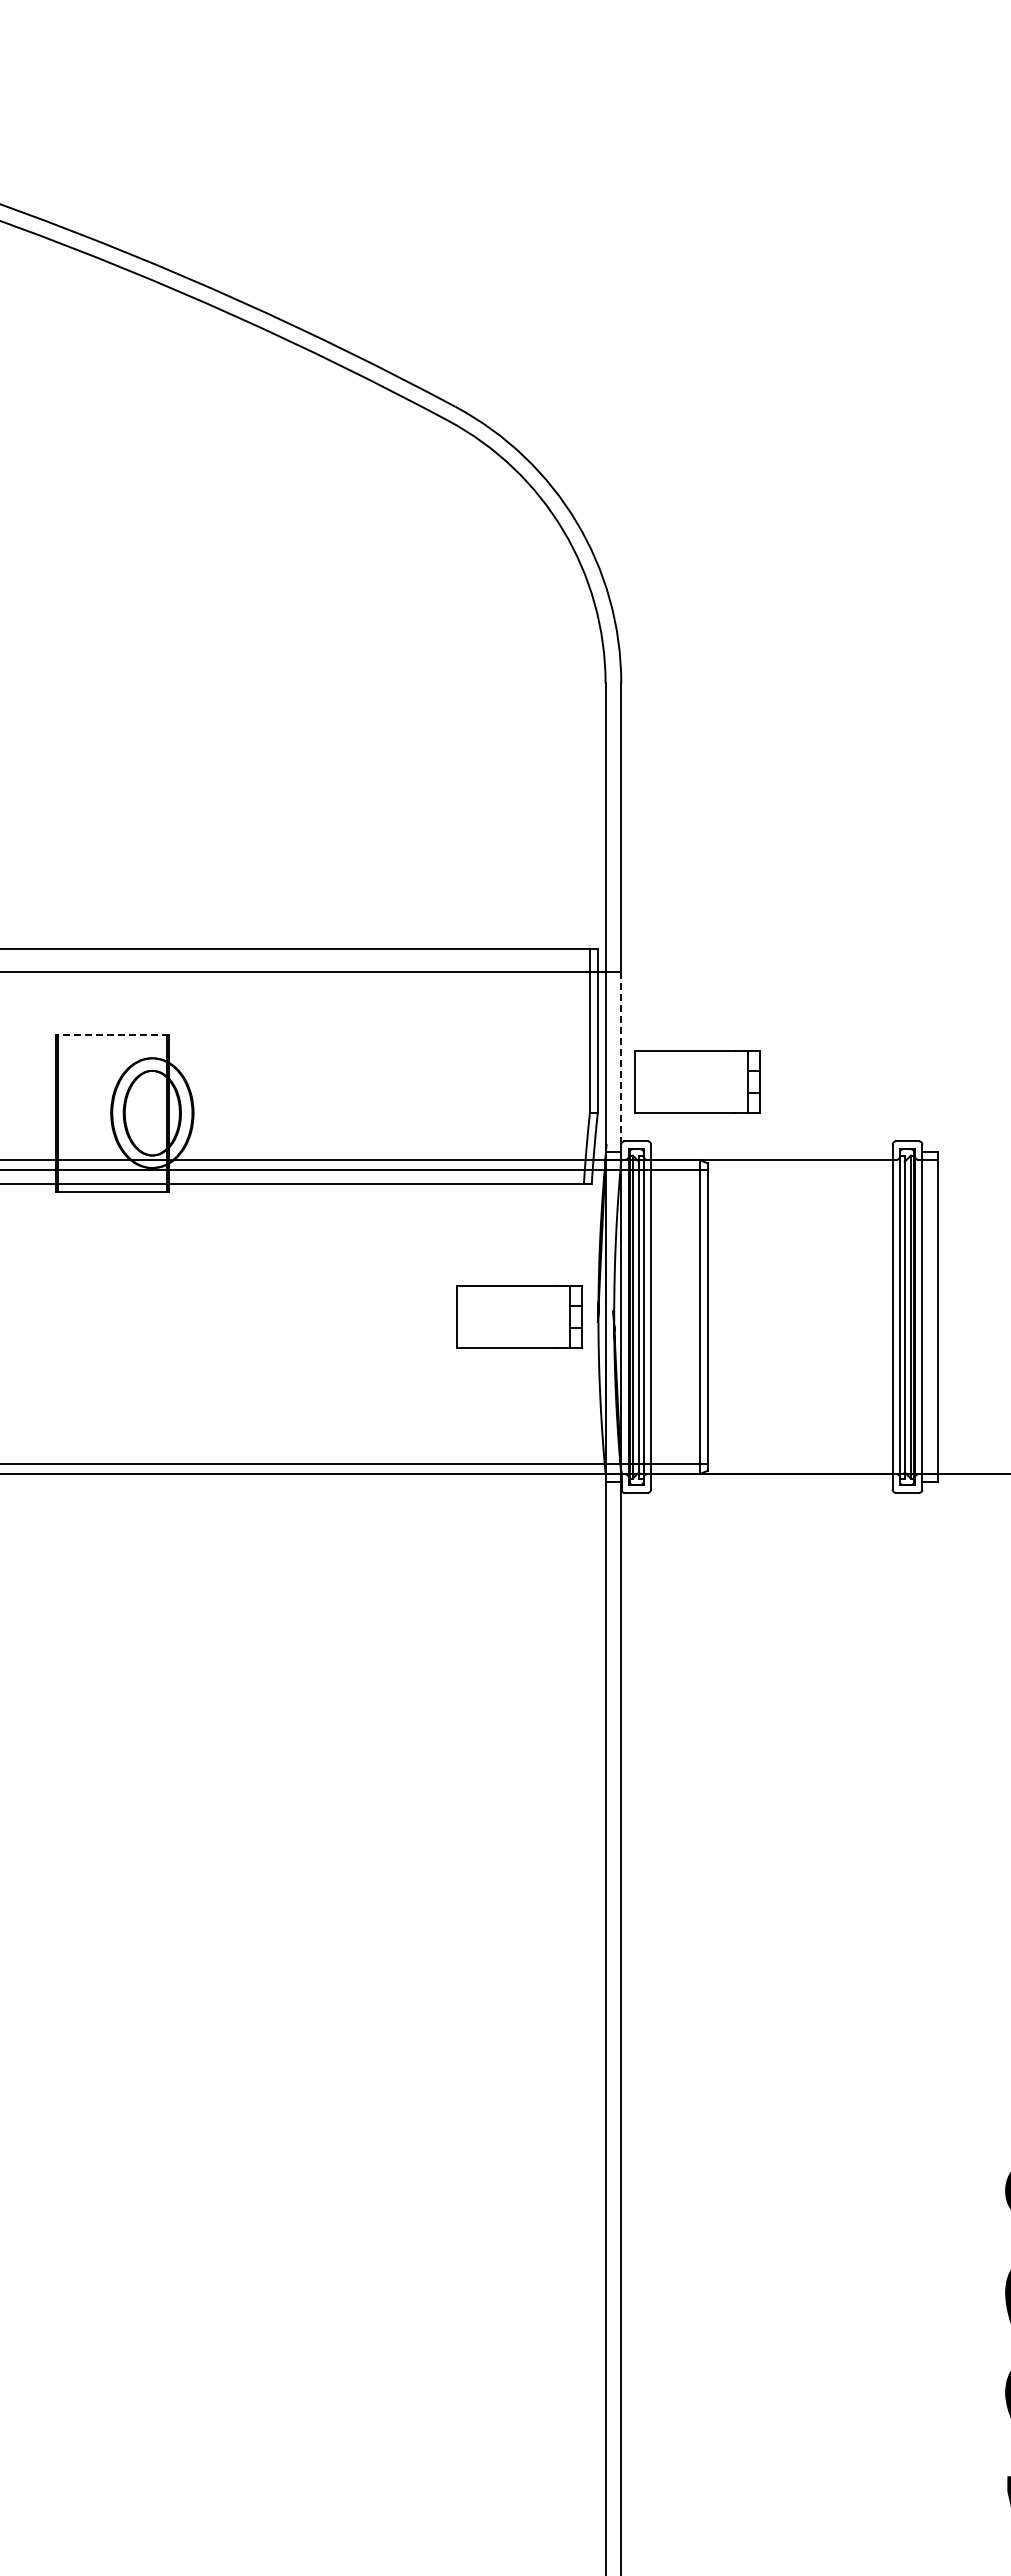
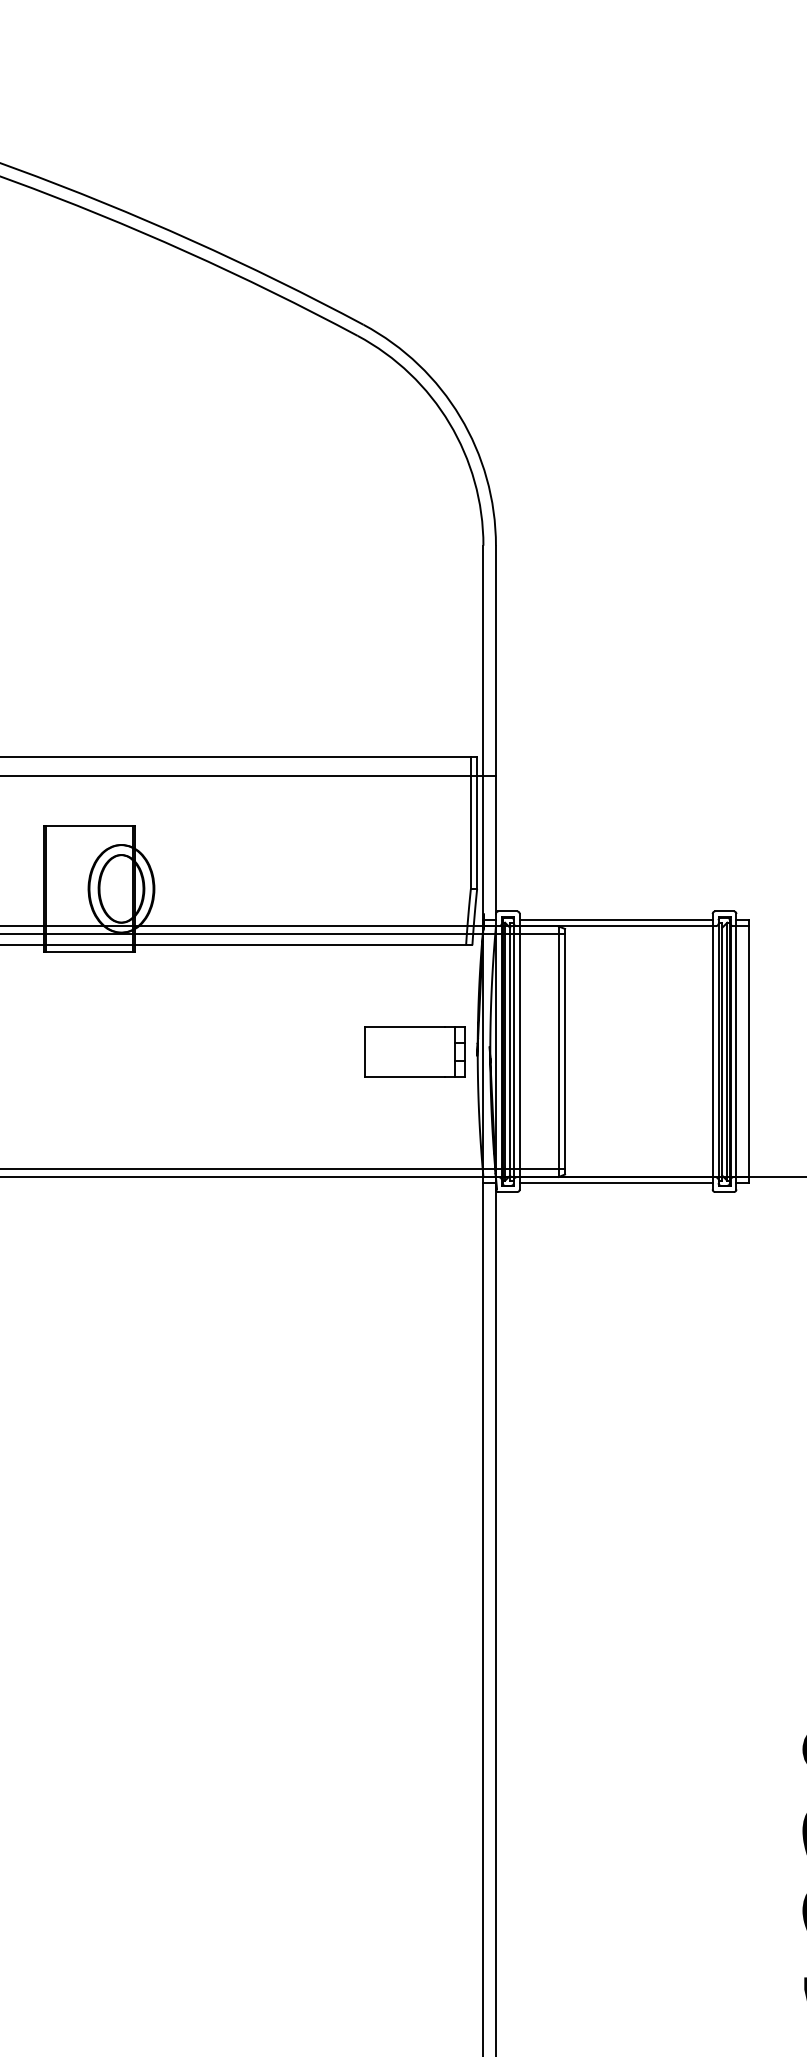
line: (113, 1034) -> (90, 826), dashed -> solid
line: (621, 1058) -> (496, 845), dashed -> solid
part: (697, 1081) -> (556, 863), removed
line: (771, 1152) -> (615, 920), added
line: (771, 1481) -> (615, 1183), added

